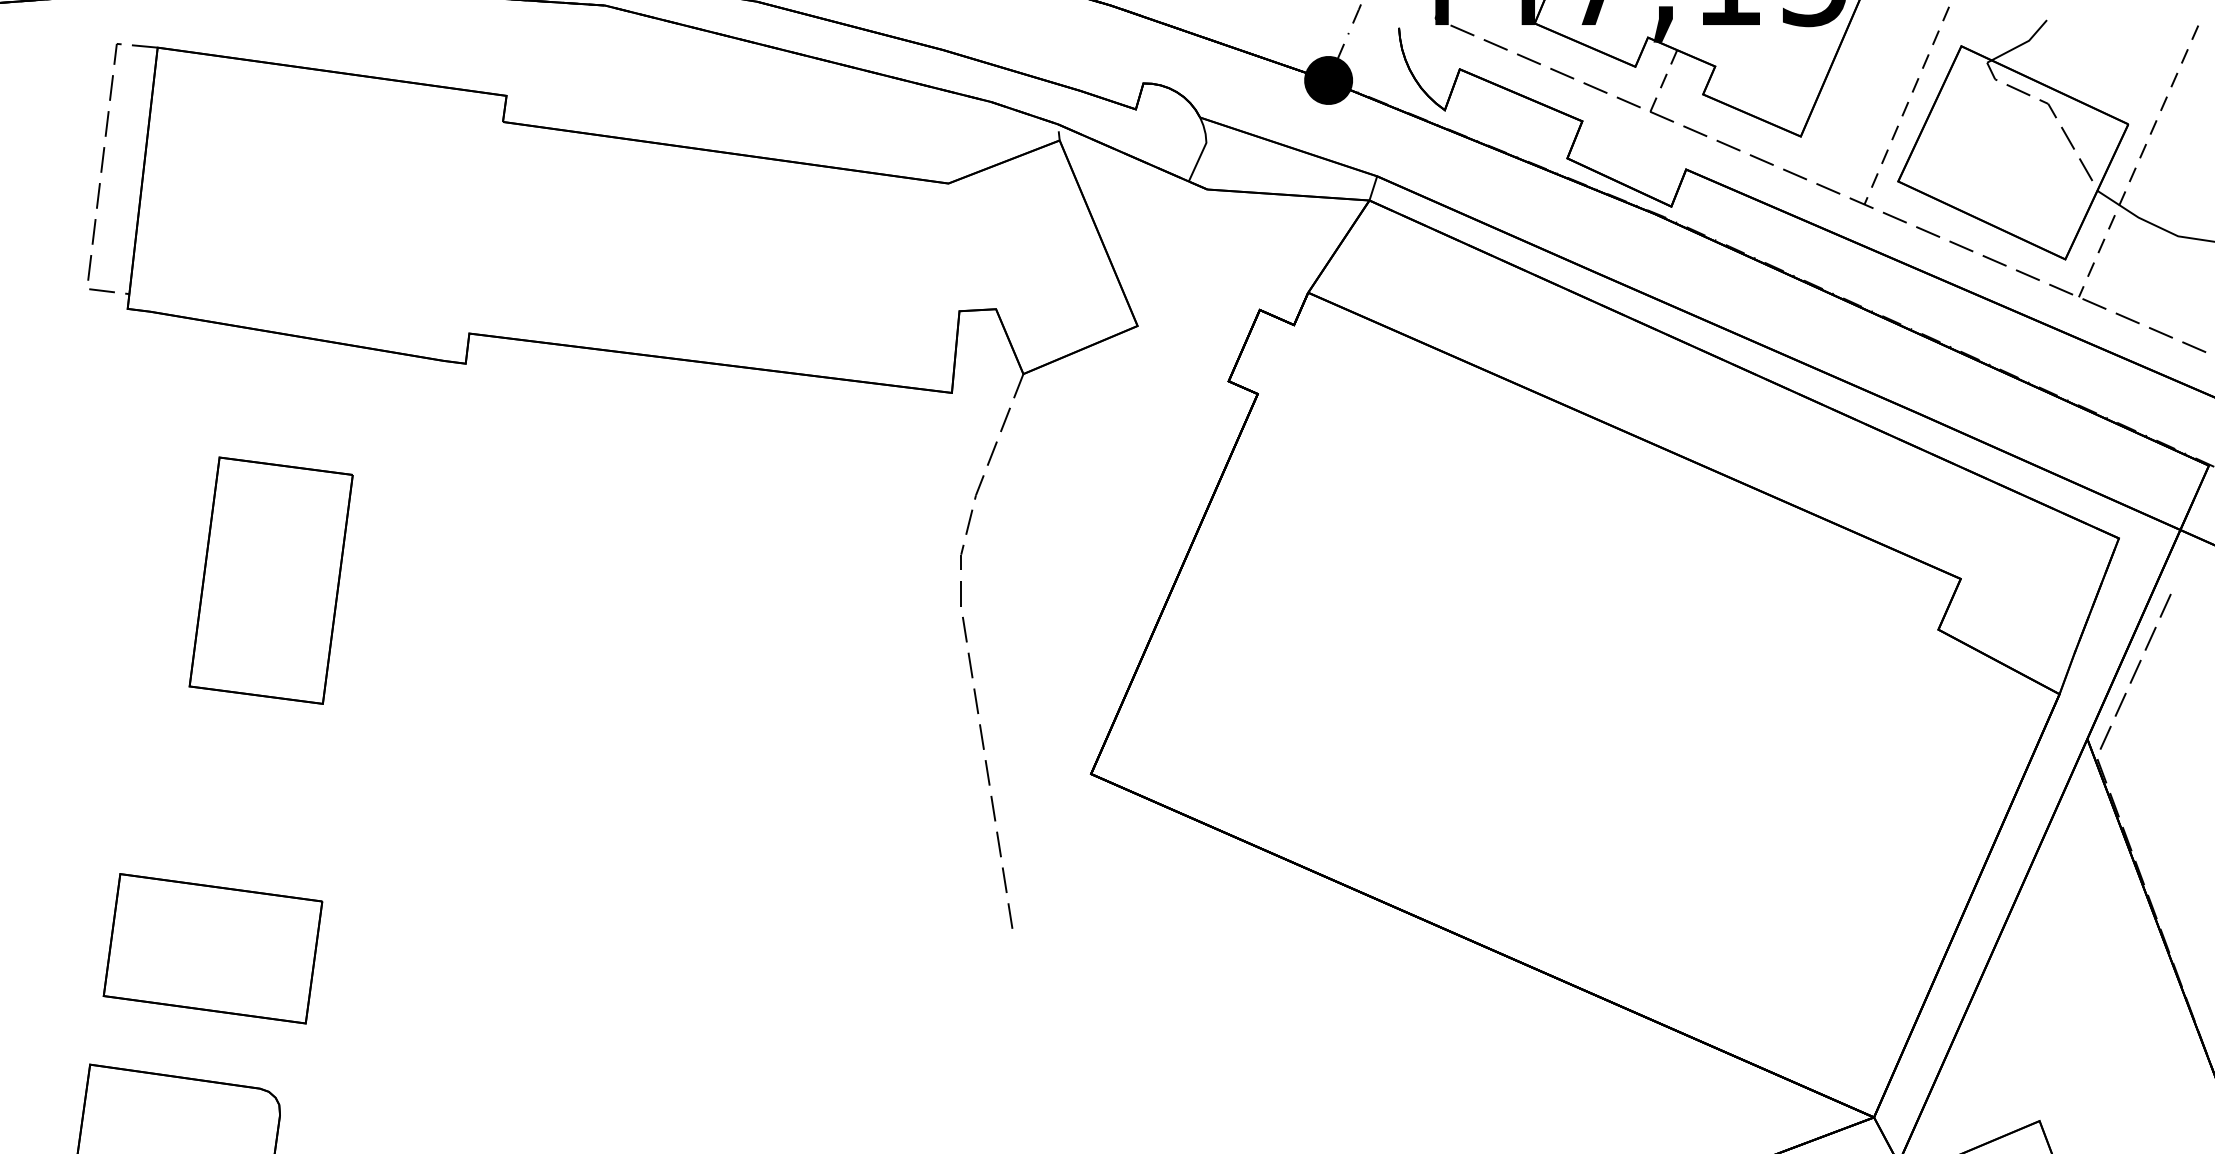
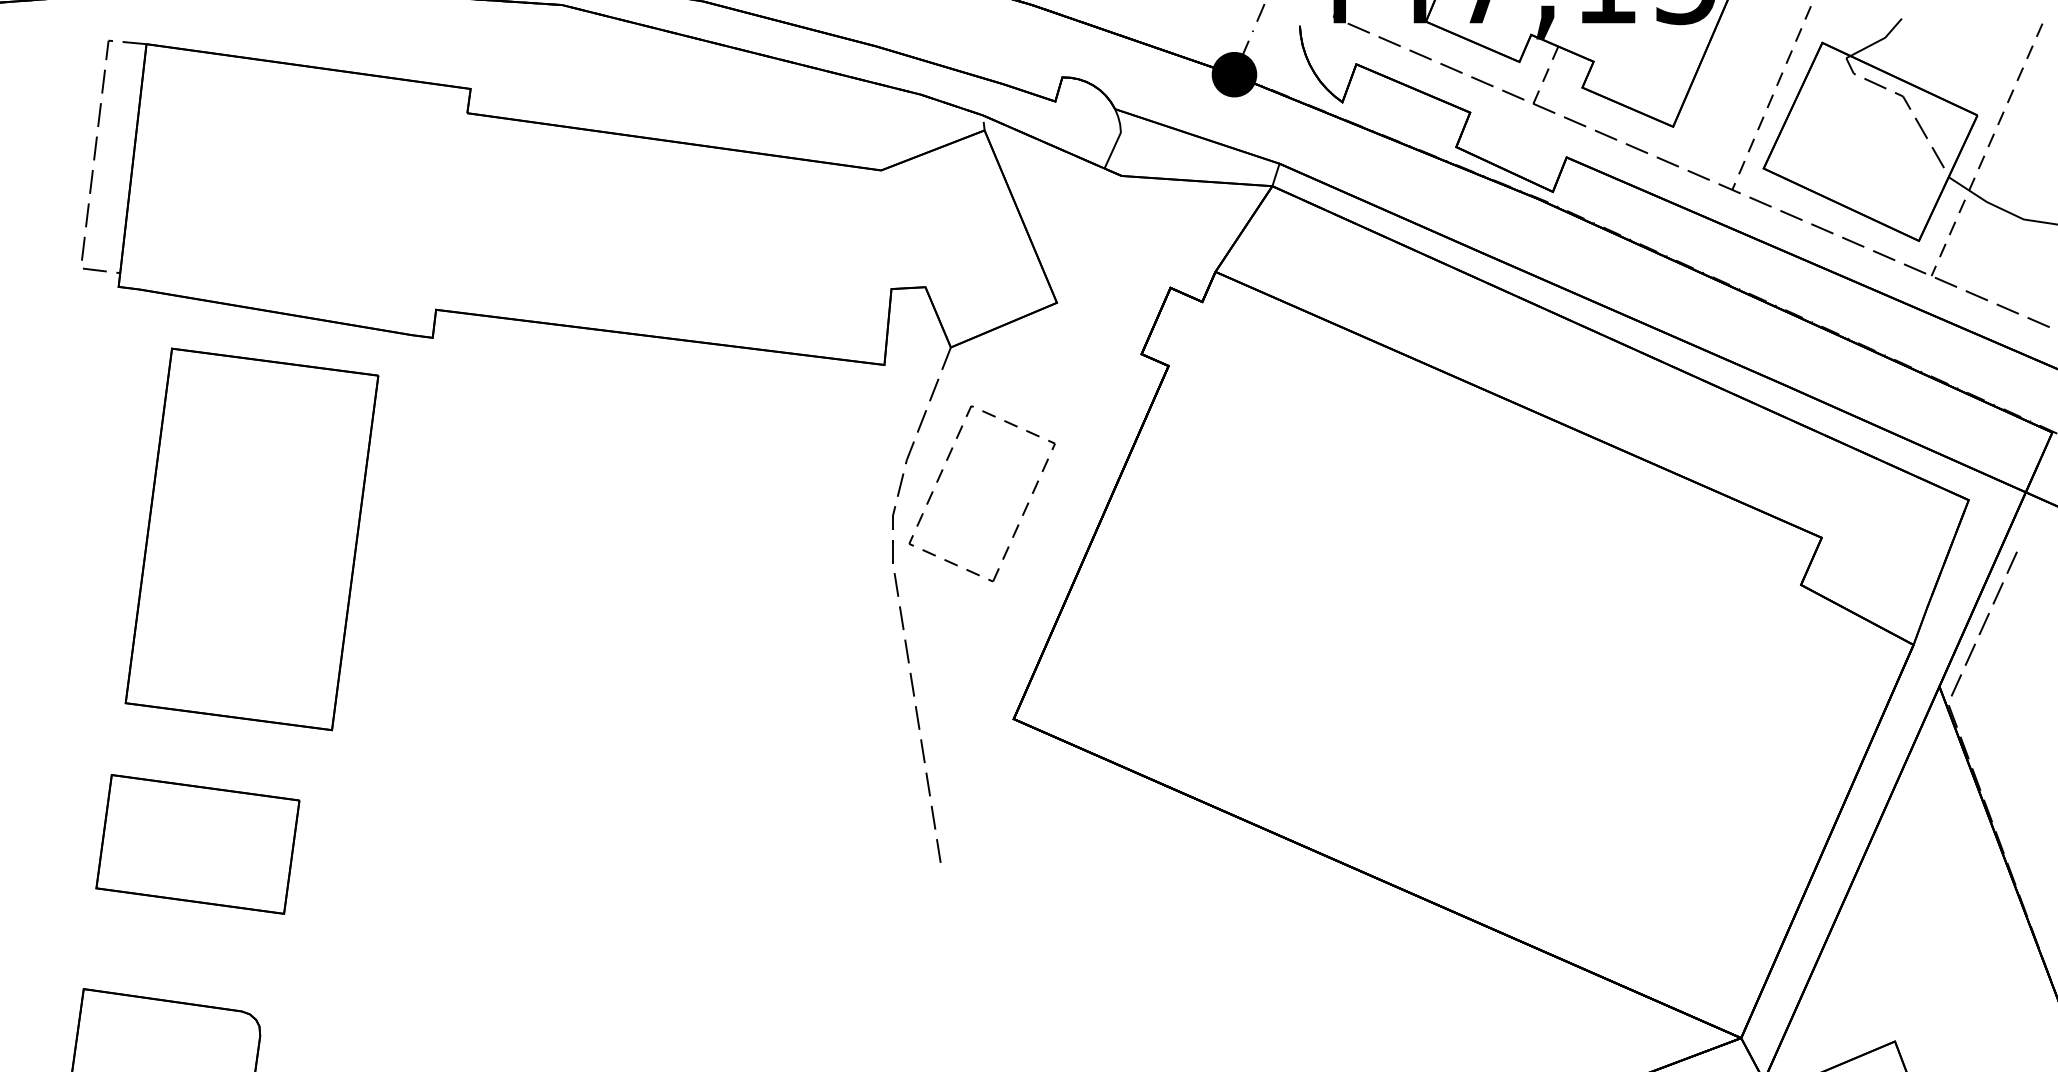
part: (1013, 511) -> (941, 475), added
part: (270, 580) -> (251, 539), size x1.67
part: (212, 948) -> (197, 844), moved

